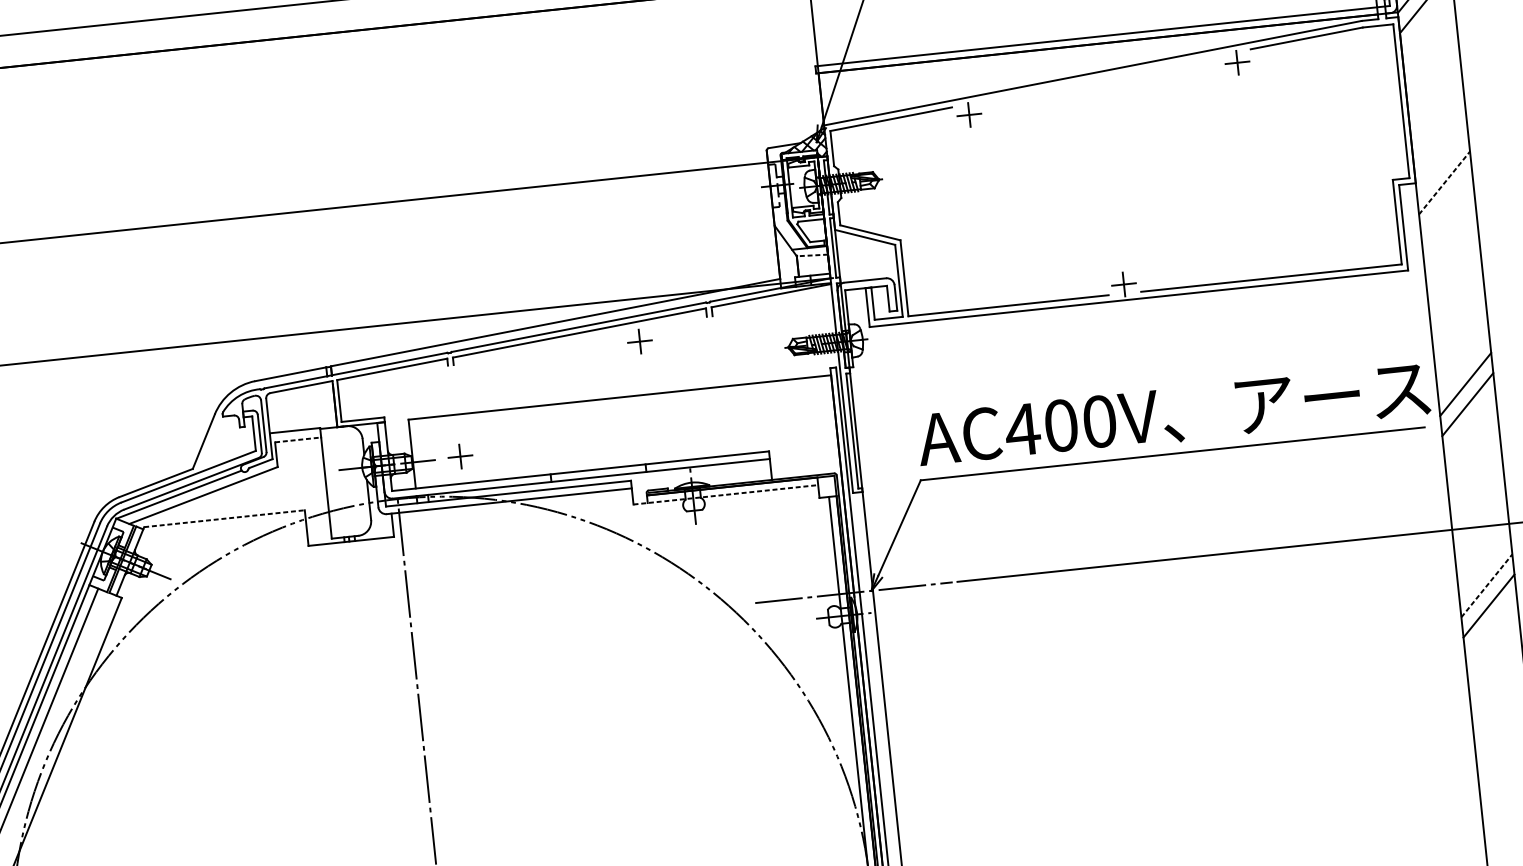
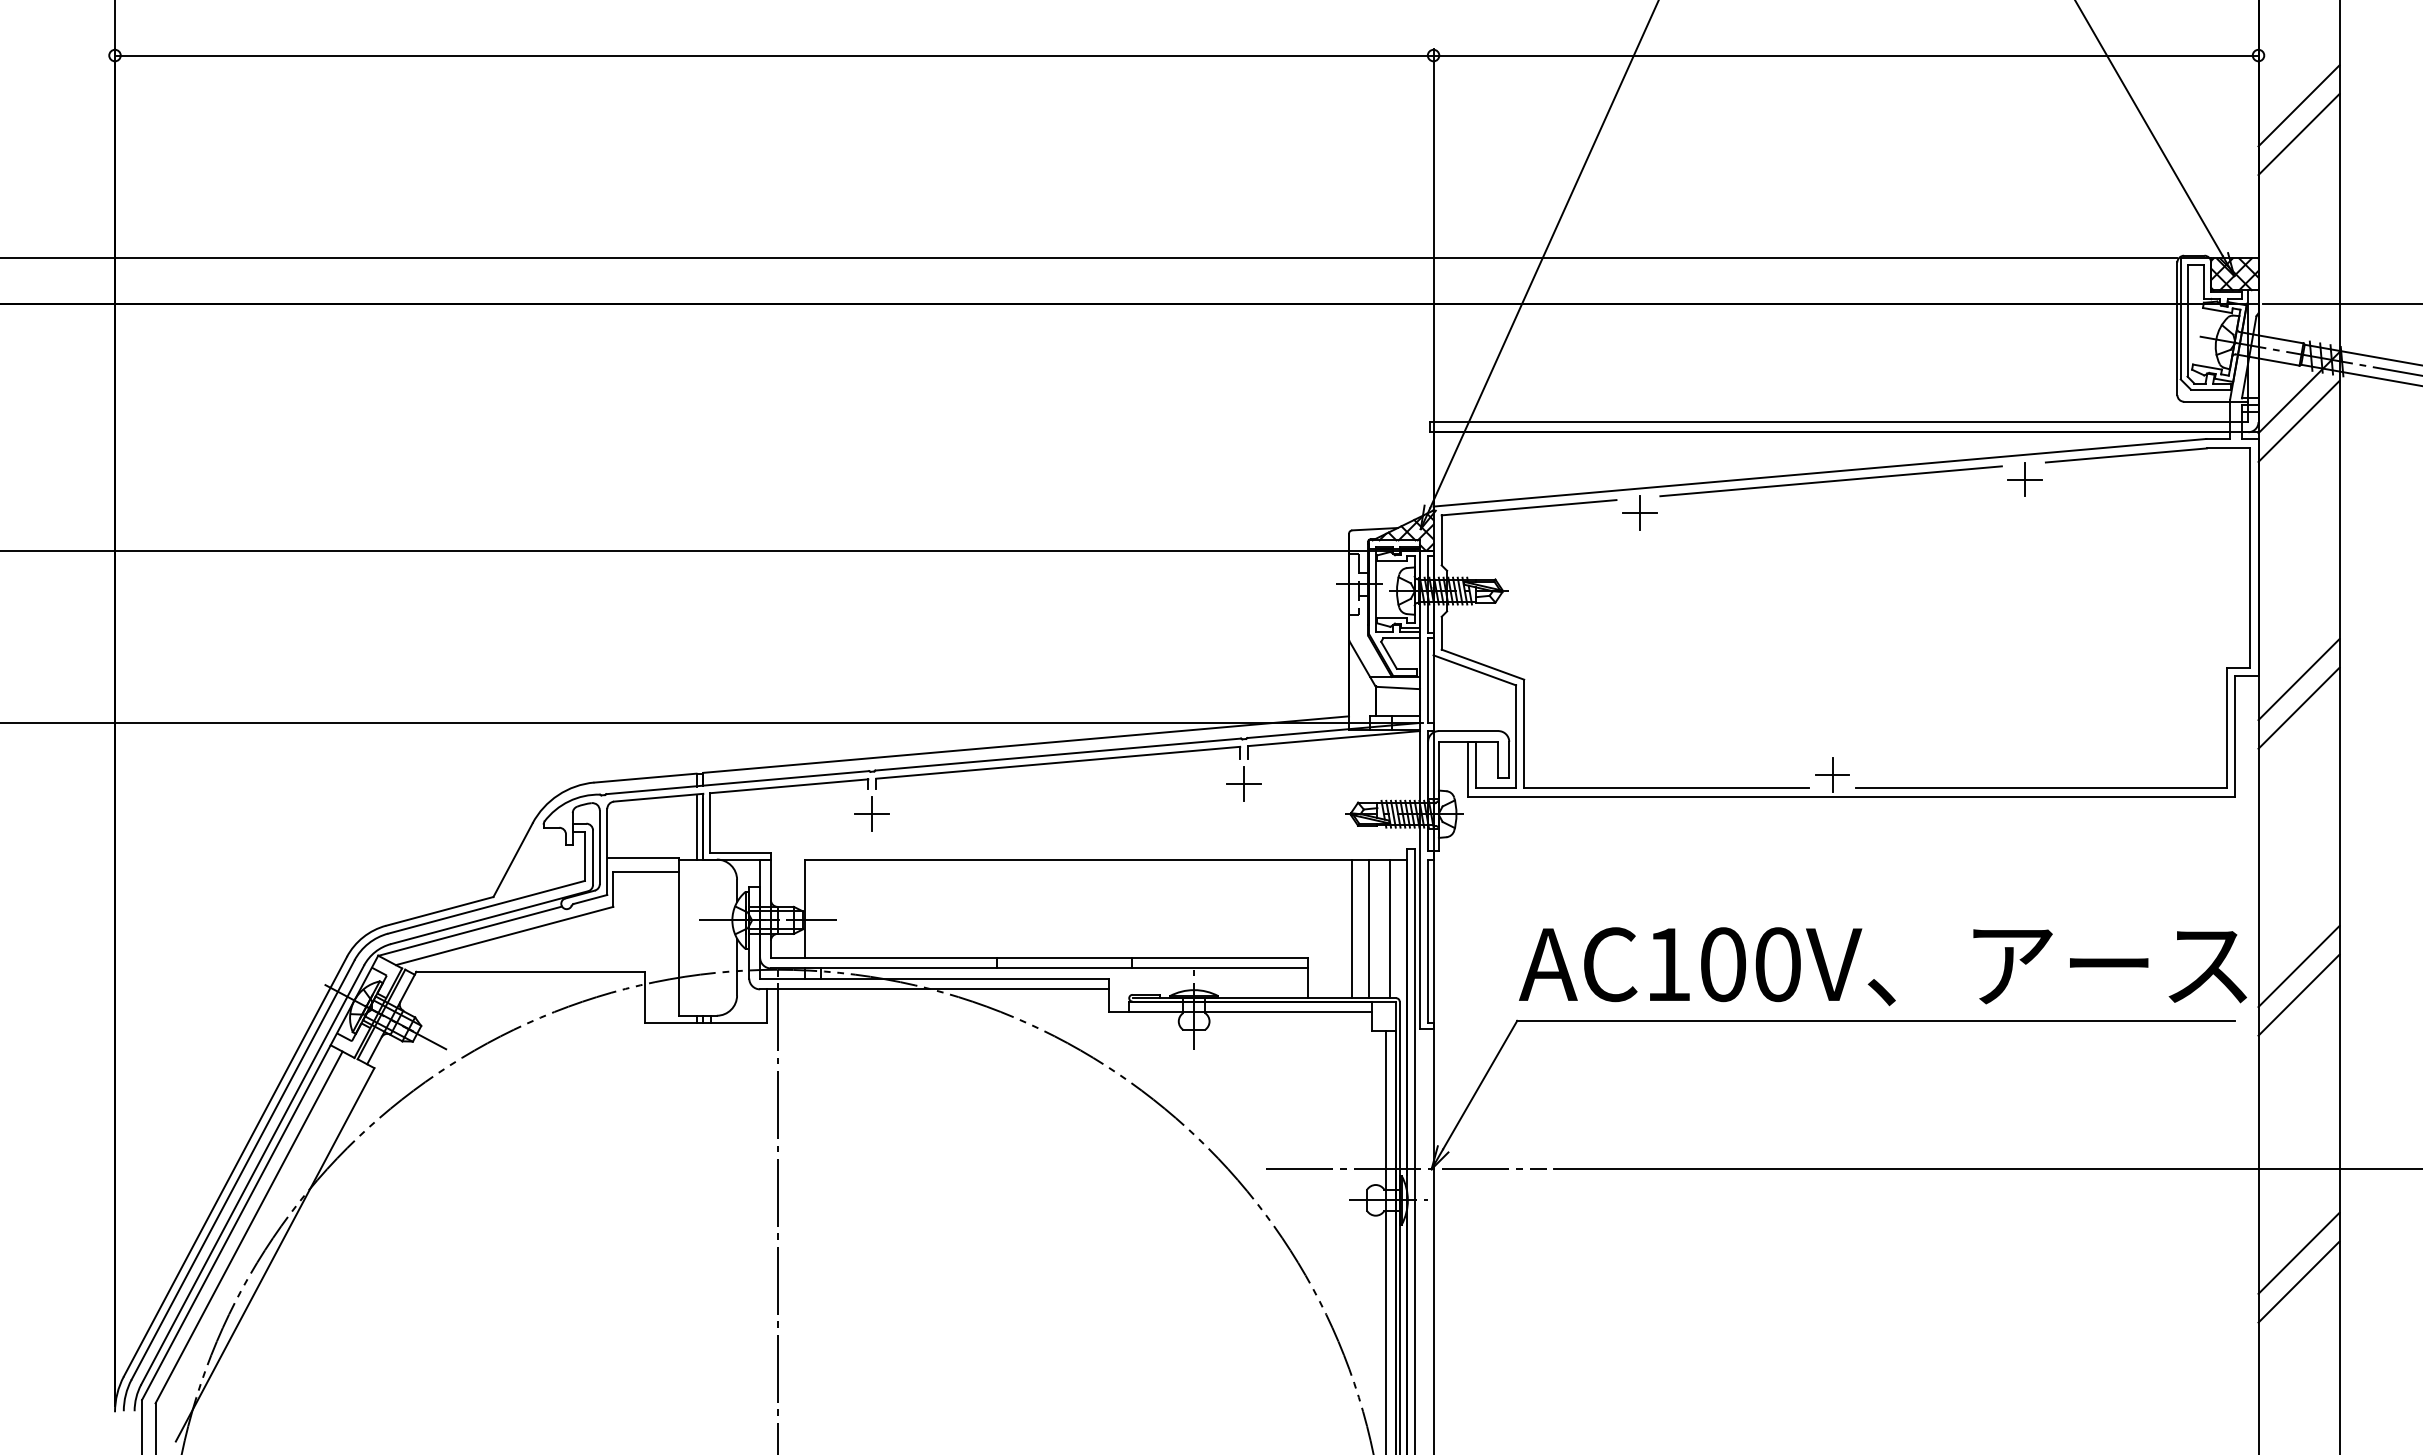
line: (1100, 78) -> (1830, 481), added
line: (1444, 182) -> (2299, 679), dashed -> solid
line: (1446, 202) -> (2298, 707), added
line: (812, 255) -> (1398, 688), dashed -> solid
part: (639, 341) -> (1243, 783), moved
line: (330, 405) -> (696, 827), added
line: (824, 424) -> (1389, 928), added
line: (810, 426) -> (1369, 928), added
line: (798, 427) -> (1352, 928), added
text: (1022, 429) -> (1667, 964), AC400V -> AC100V
line: (298, 439) -> (646, 871), dashed -> solid
part: (459, 456) -> (871, 813), moved
line: (725, 494) -> (1240, 1012), dashed -> solid
line: (225, 518) -> (531, 971), dashed -> solid
line: (1487, 585) -> (2299, 1252), dashed -> solid

